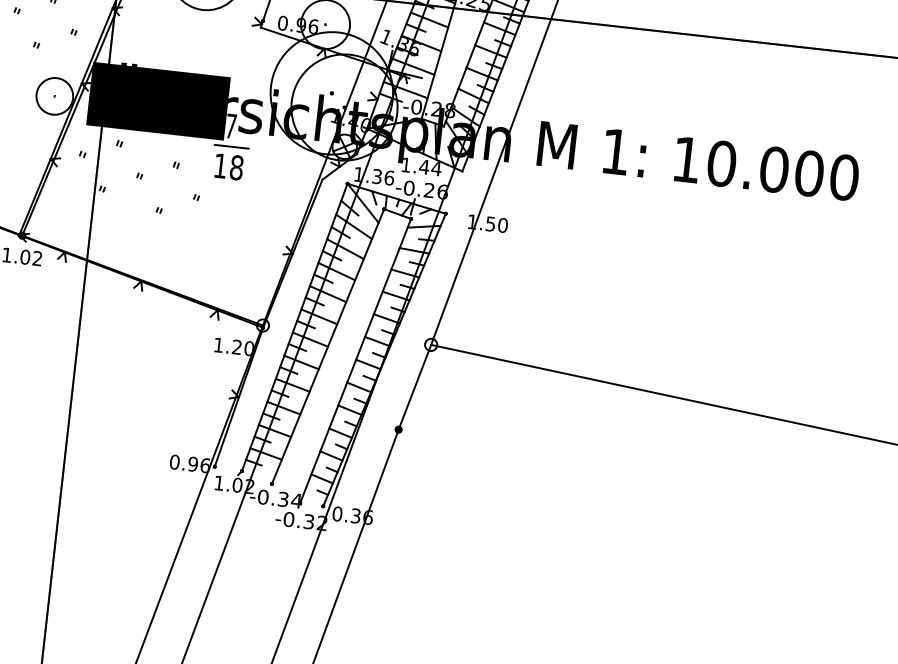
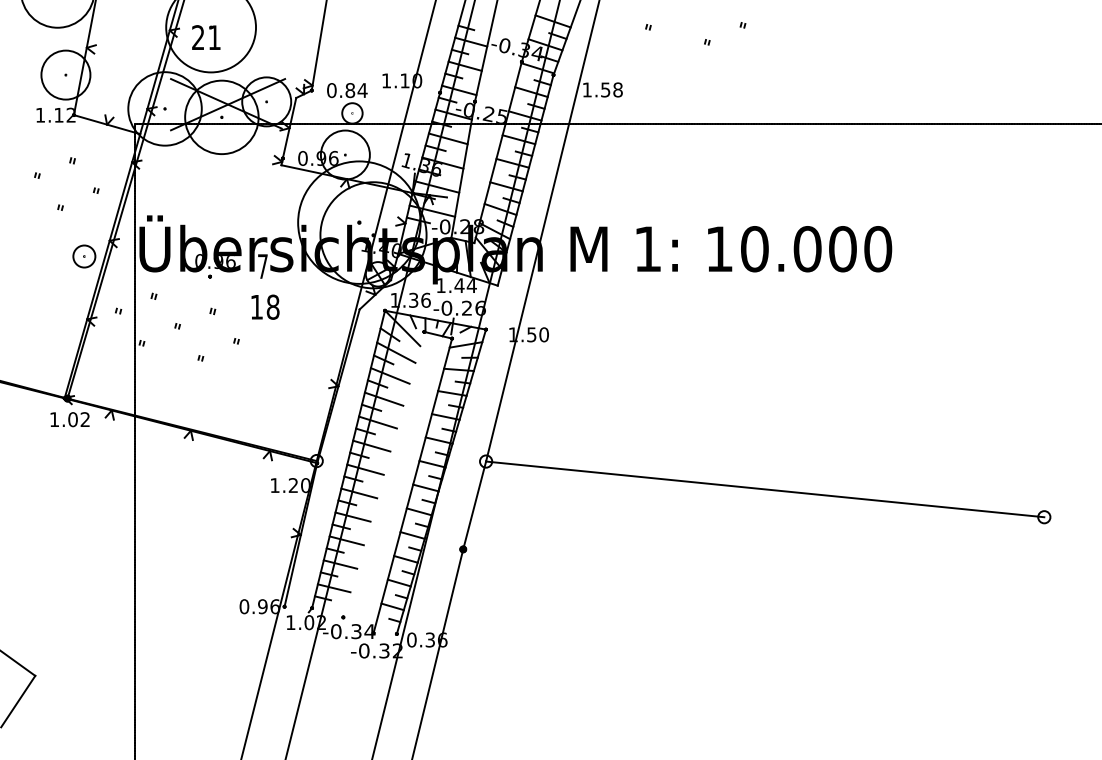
circle: (54, 96) -> (84, 256), size x0.6
fill: (158, 100) -> (187, 249), removed
line: (231, 146) -> (265, 286), removed
line: (327, 346) -> (383, 474), removed

